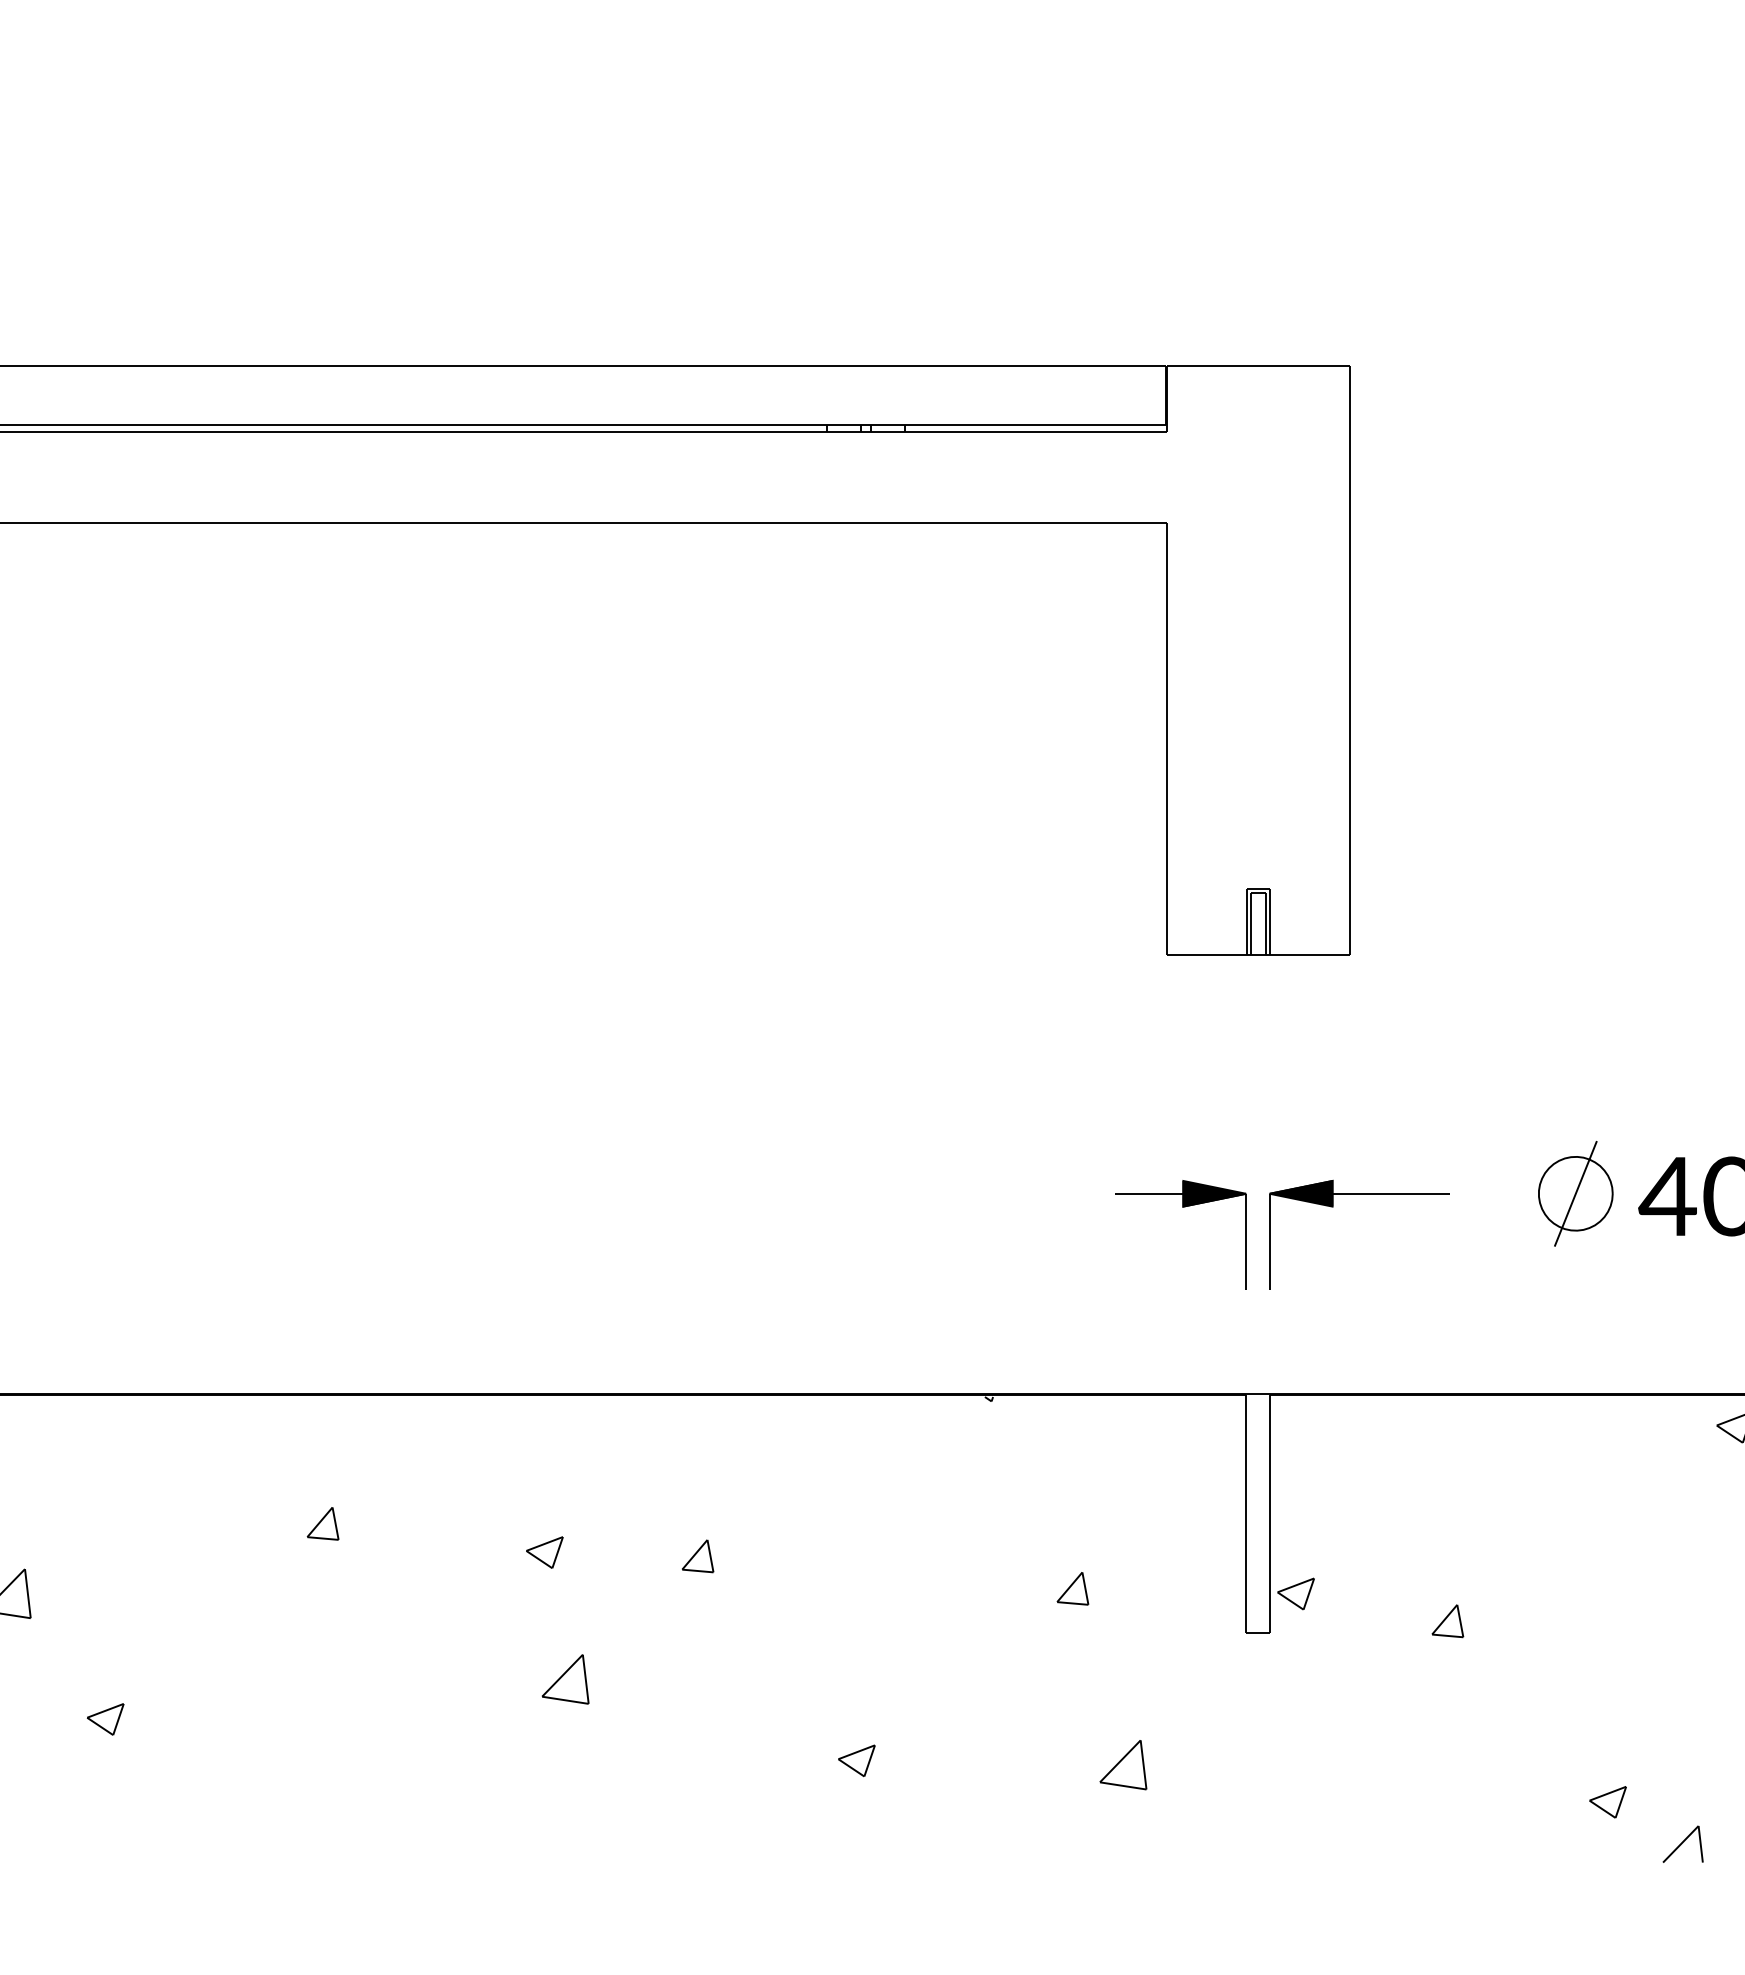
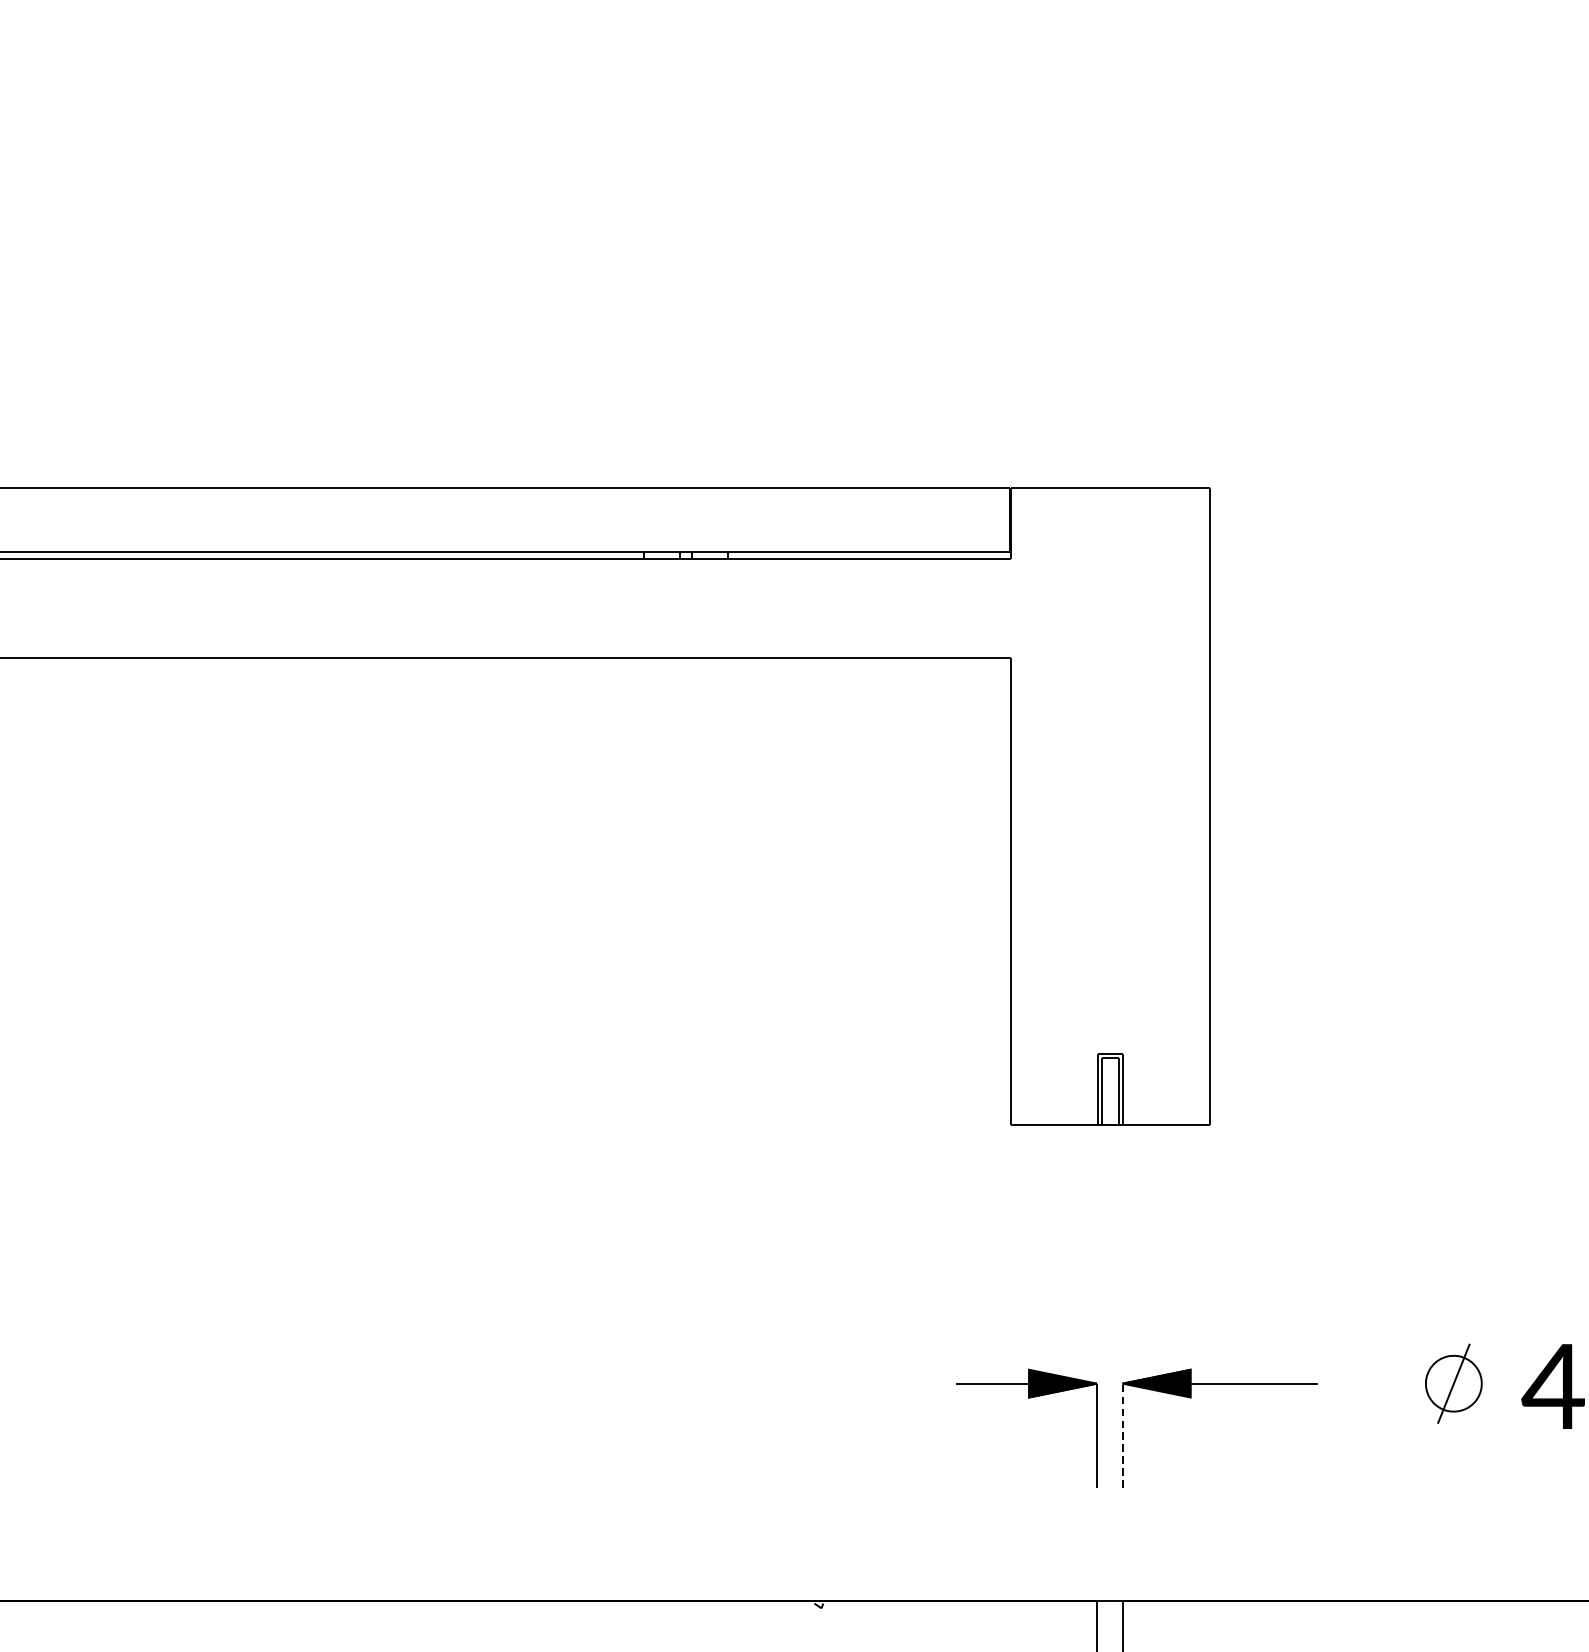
part: (1575, 1193) -> (1453, 1383), size x0.7
line: (1269, 1241) -> (1122, 1435), solid -> dashed

